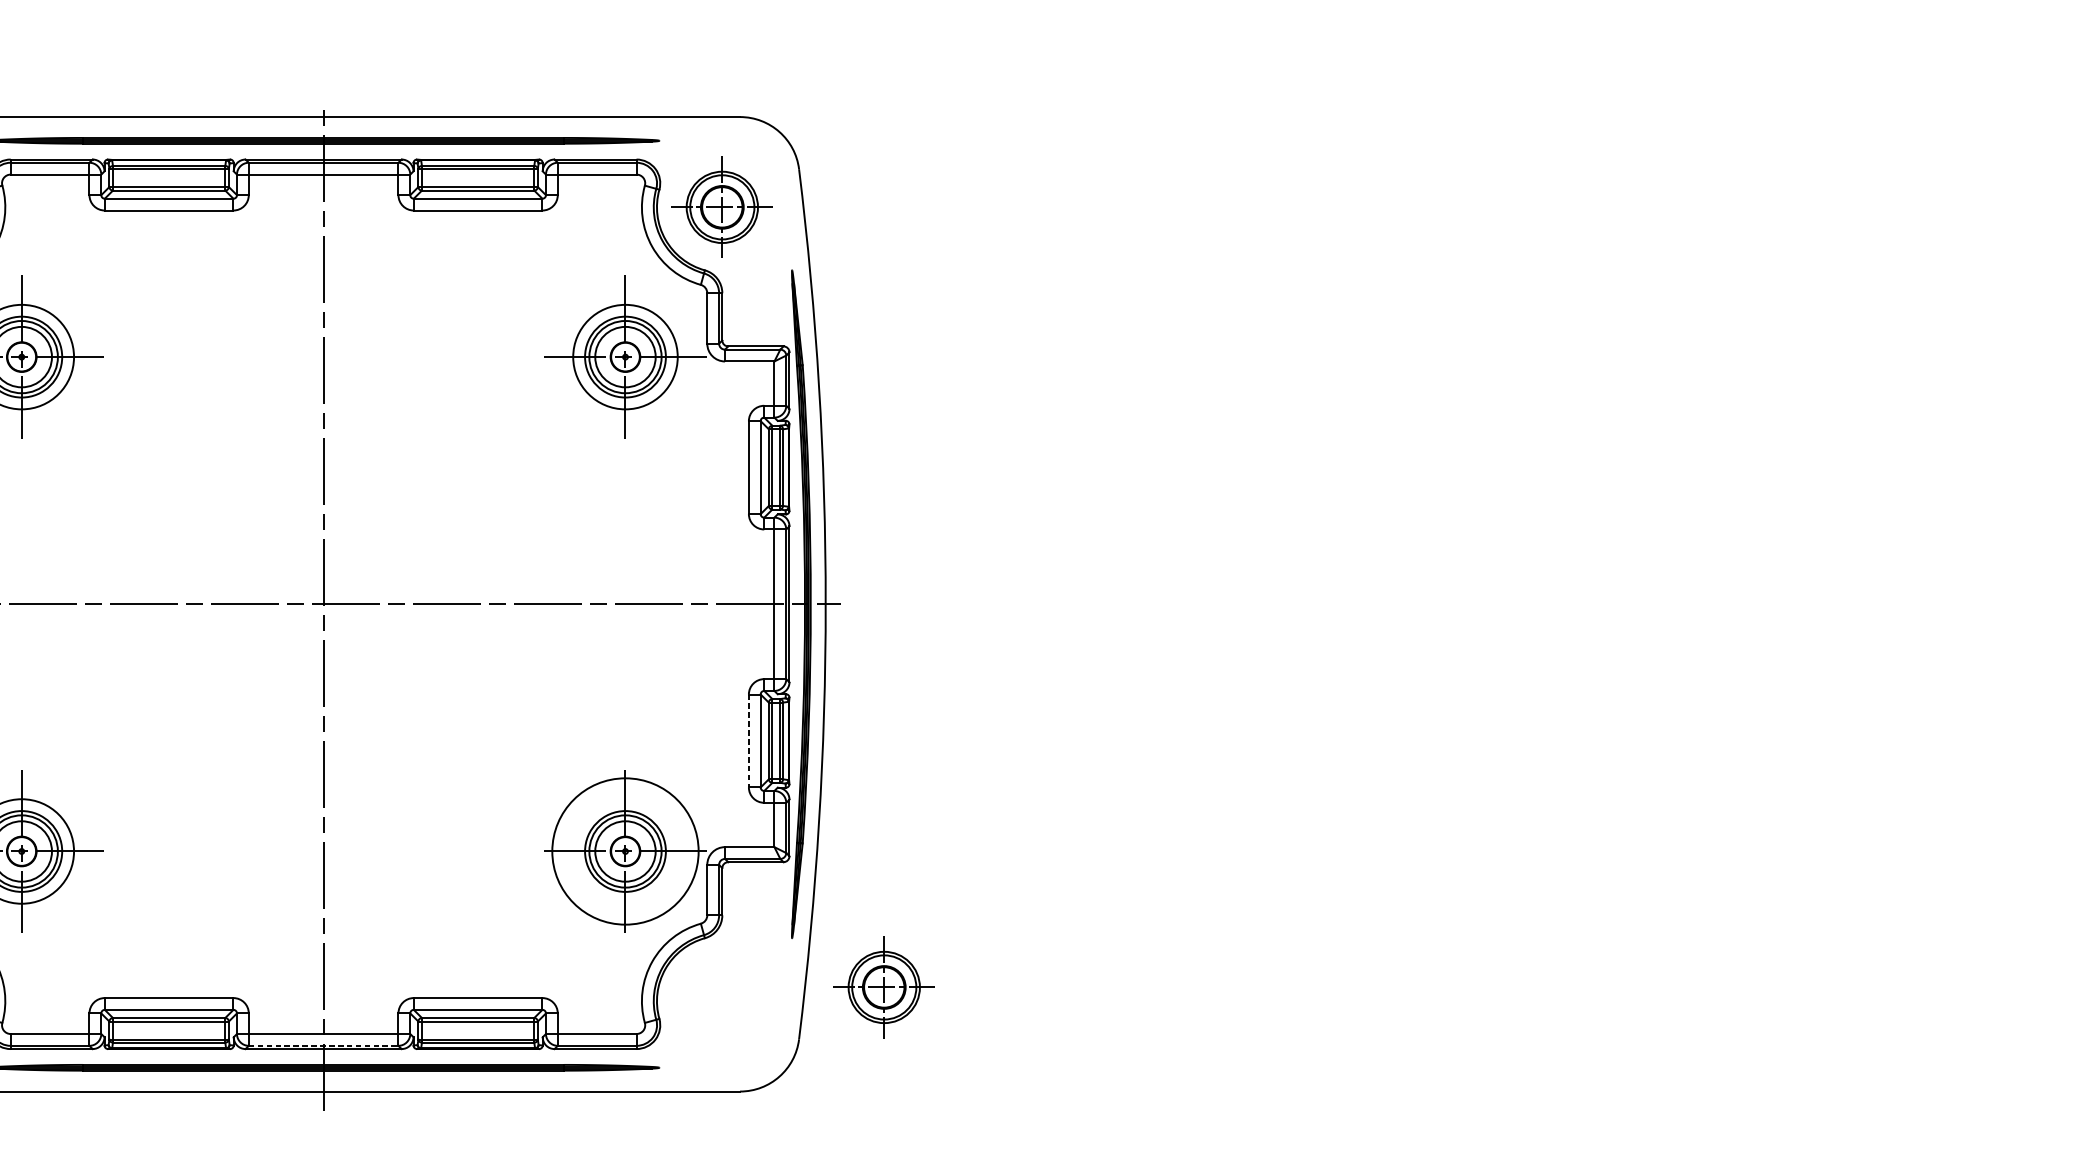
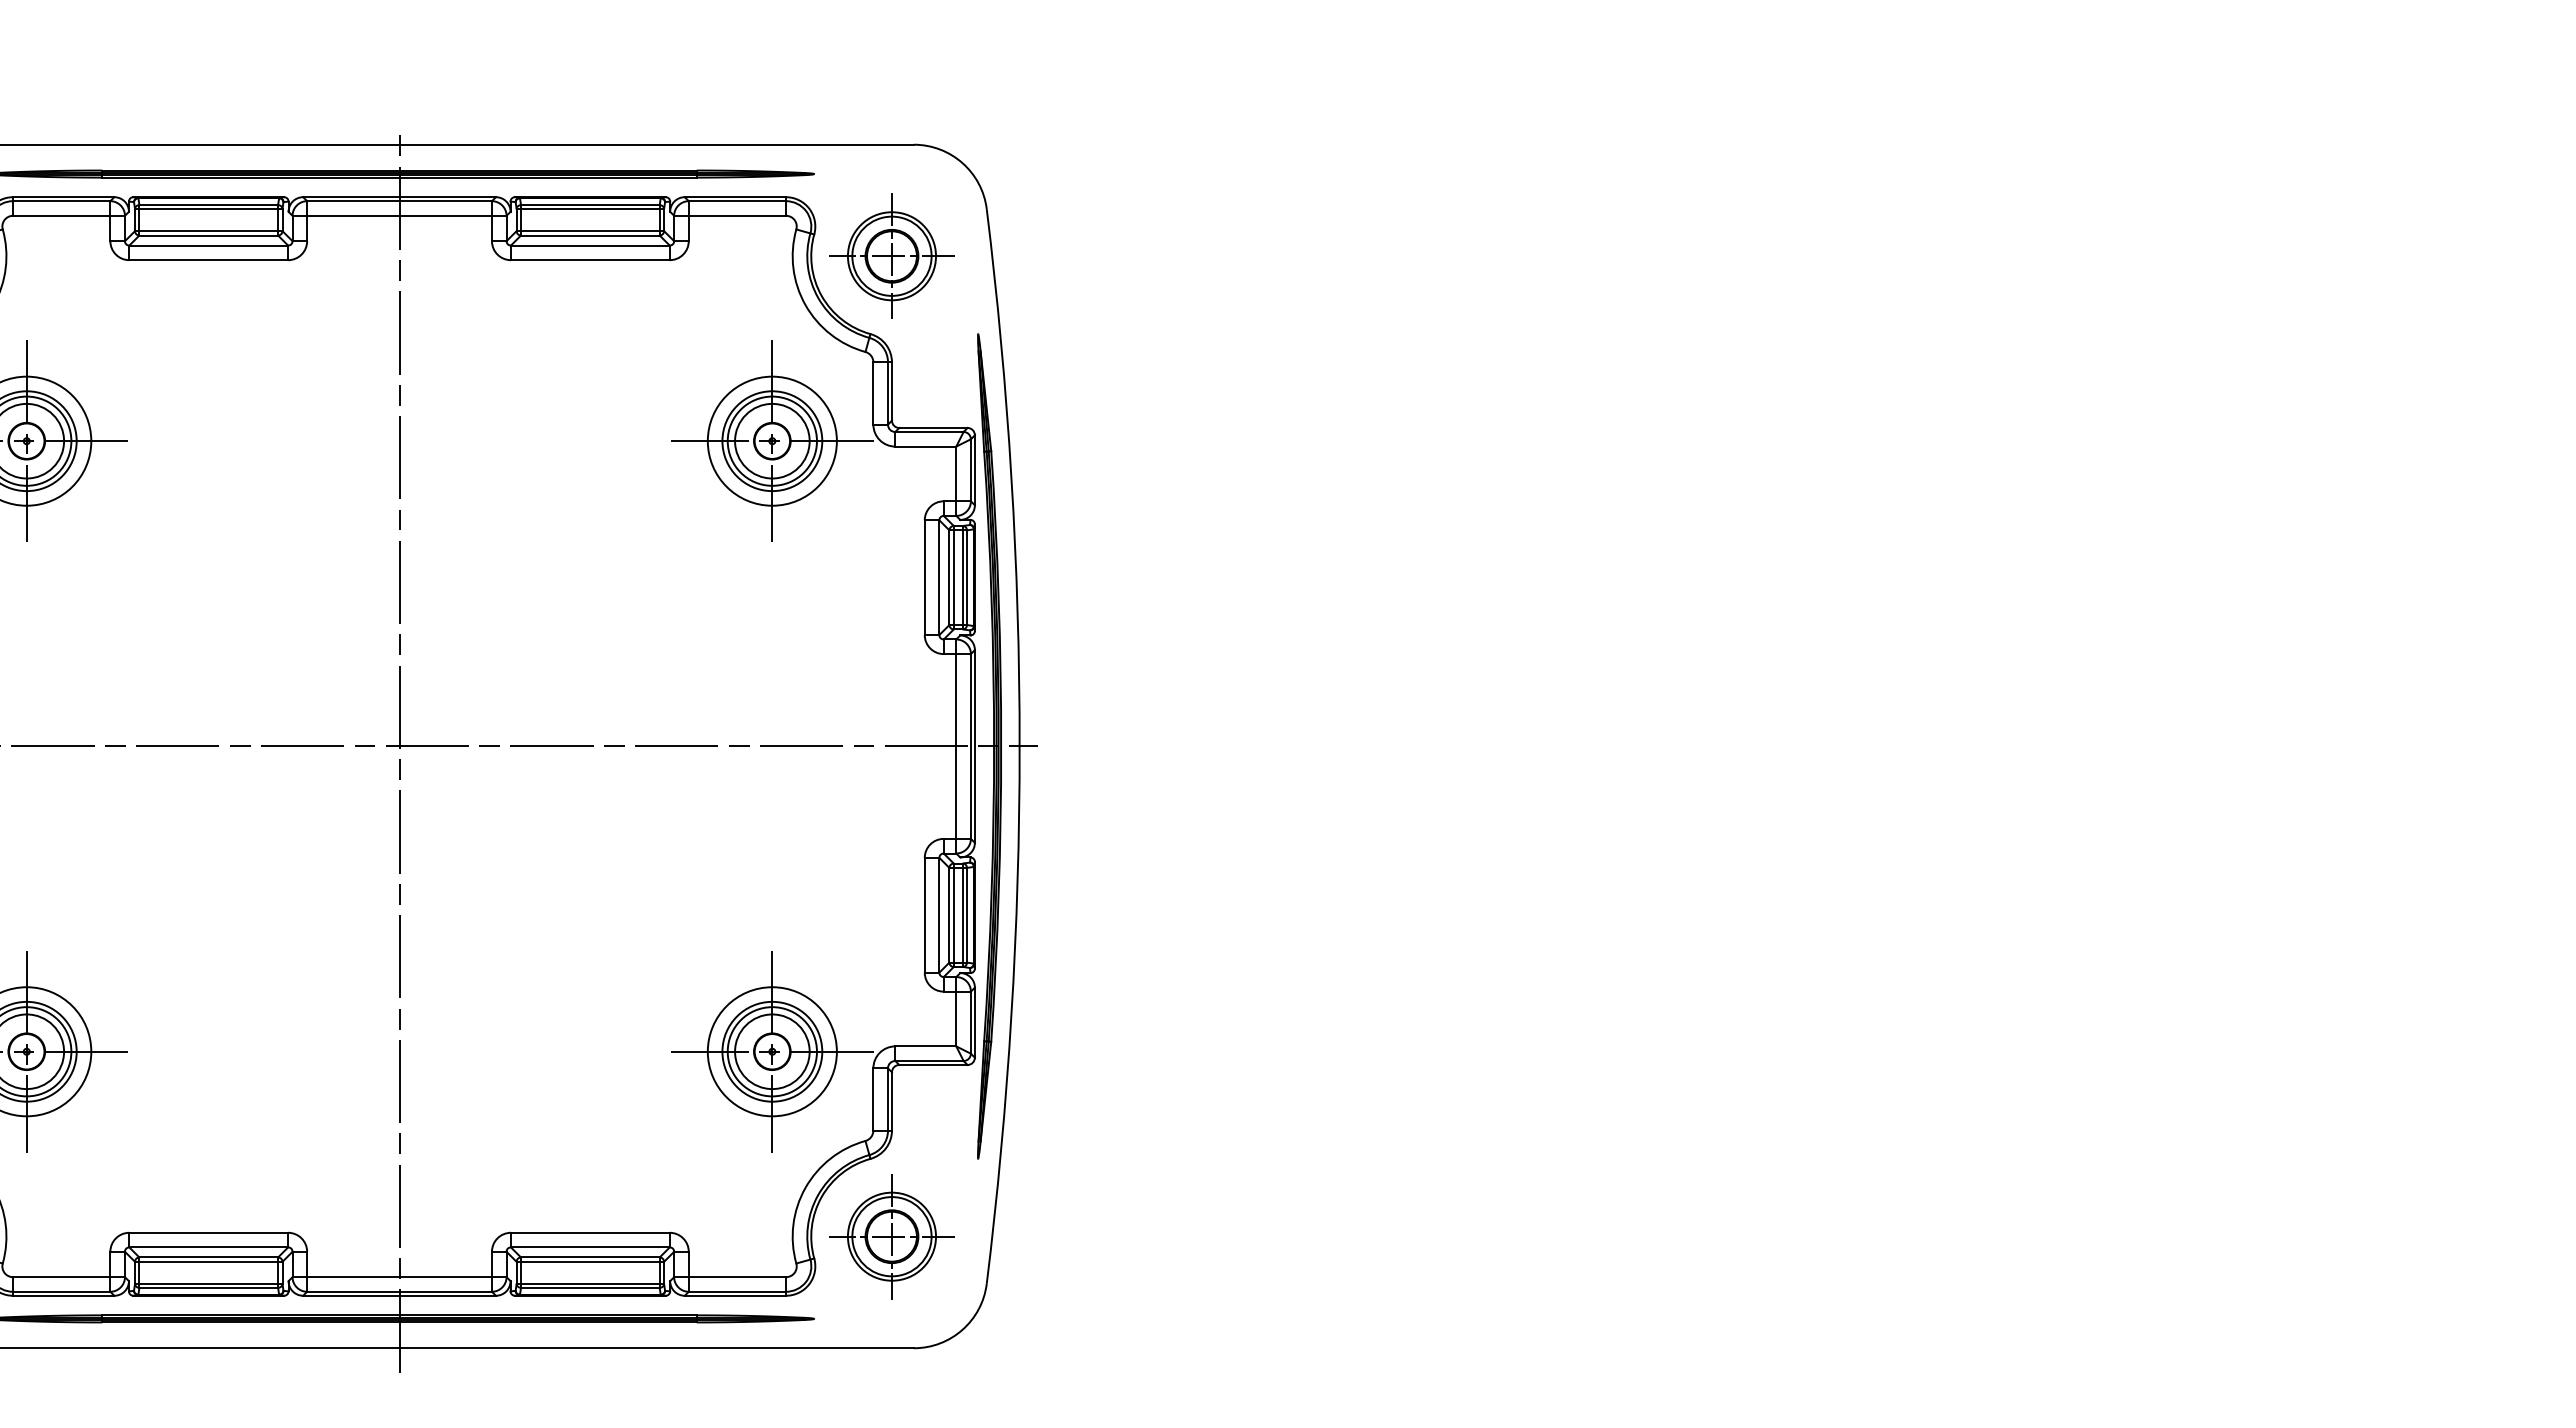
line: (748, 741) -> (924, 915), dashed -> solid
circle: (624, 851) -> (771, 1051), size x0.71
part: (883, 987) -> (891, 1236), moved
line: (324, 1045) -> (400, 1291), dashed -> solid

